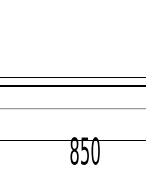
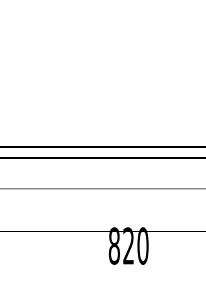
text: (84, 150) -> (128, 245), 850 -> 820

